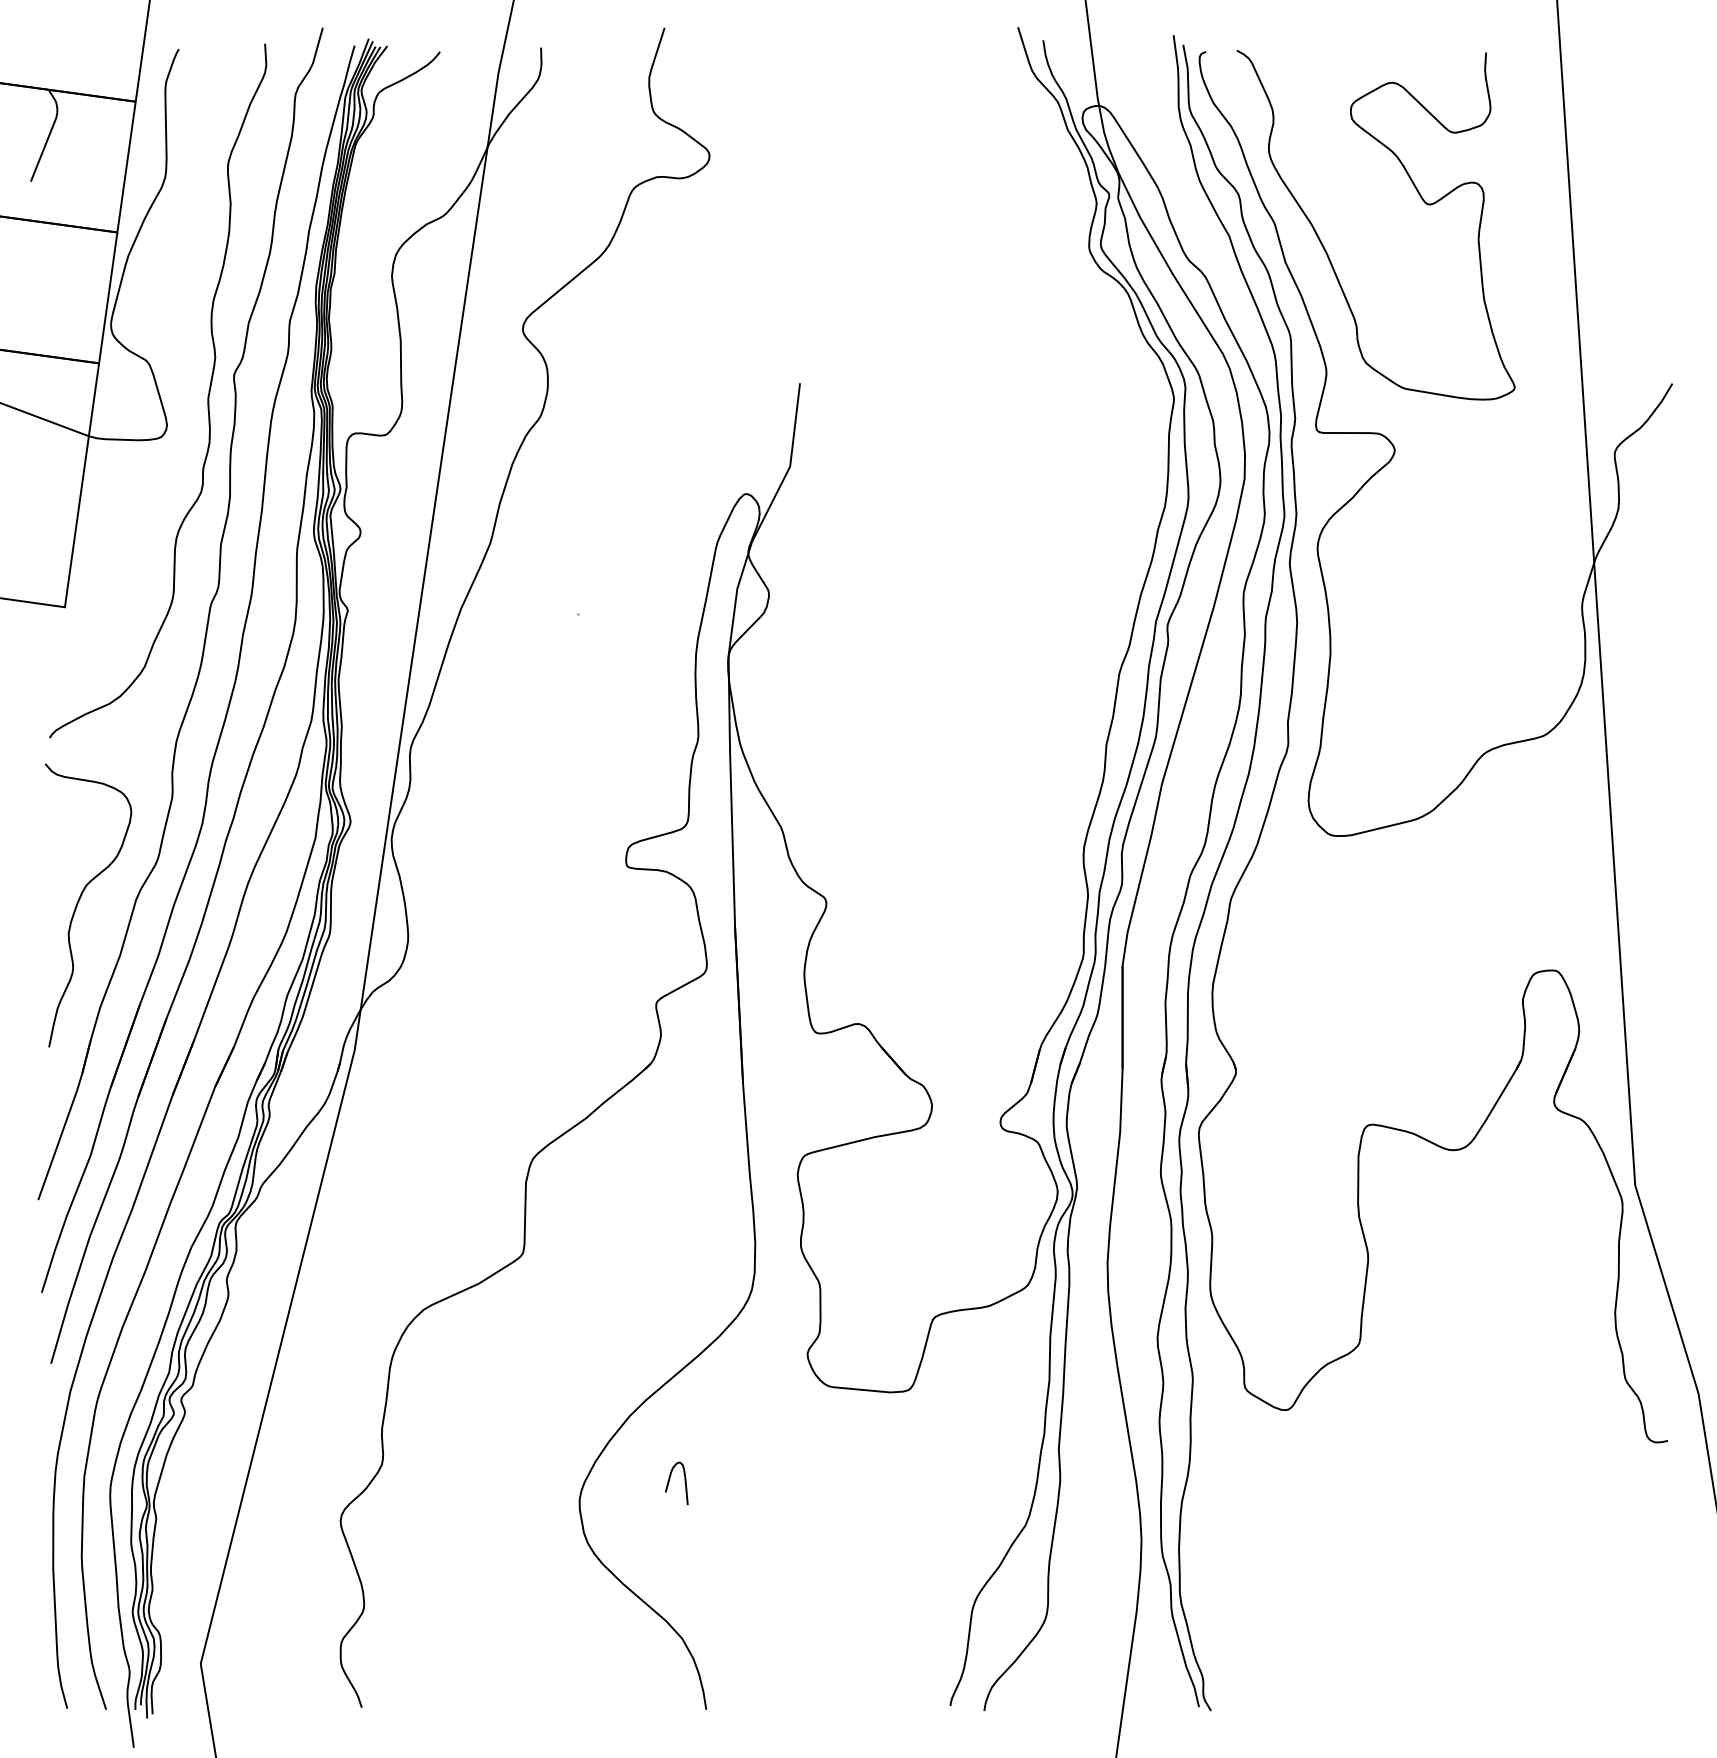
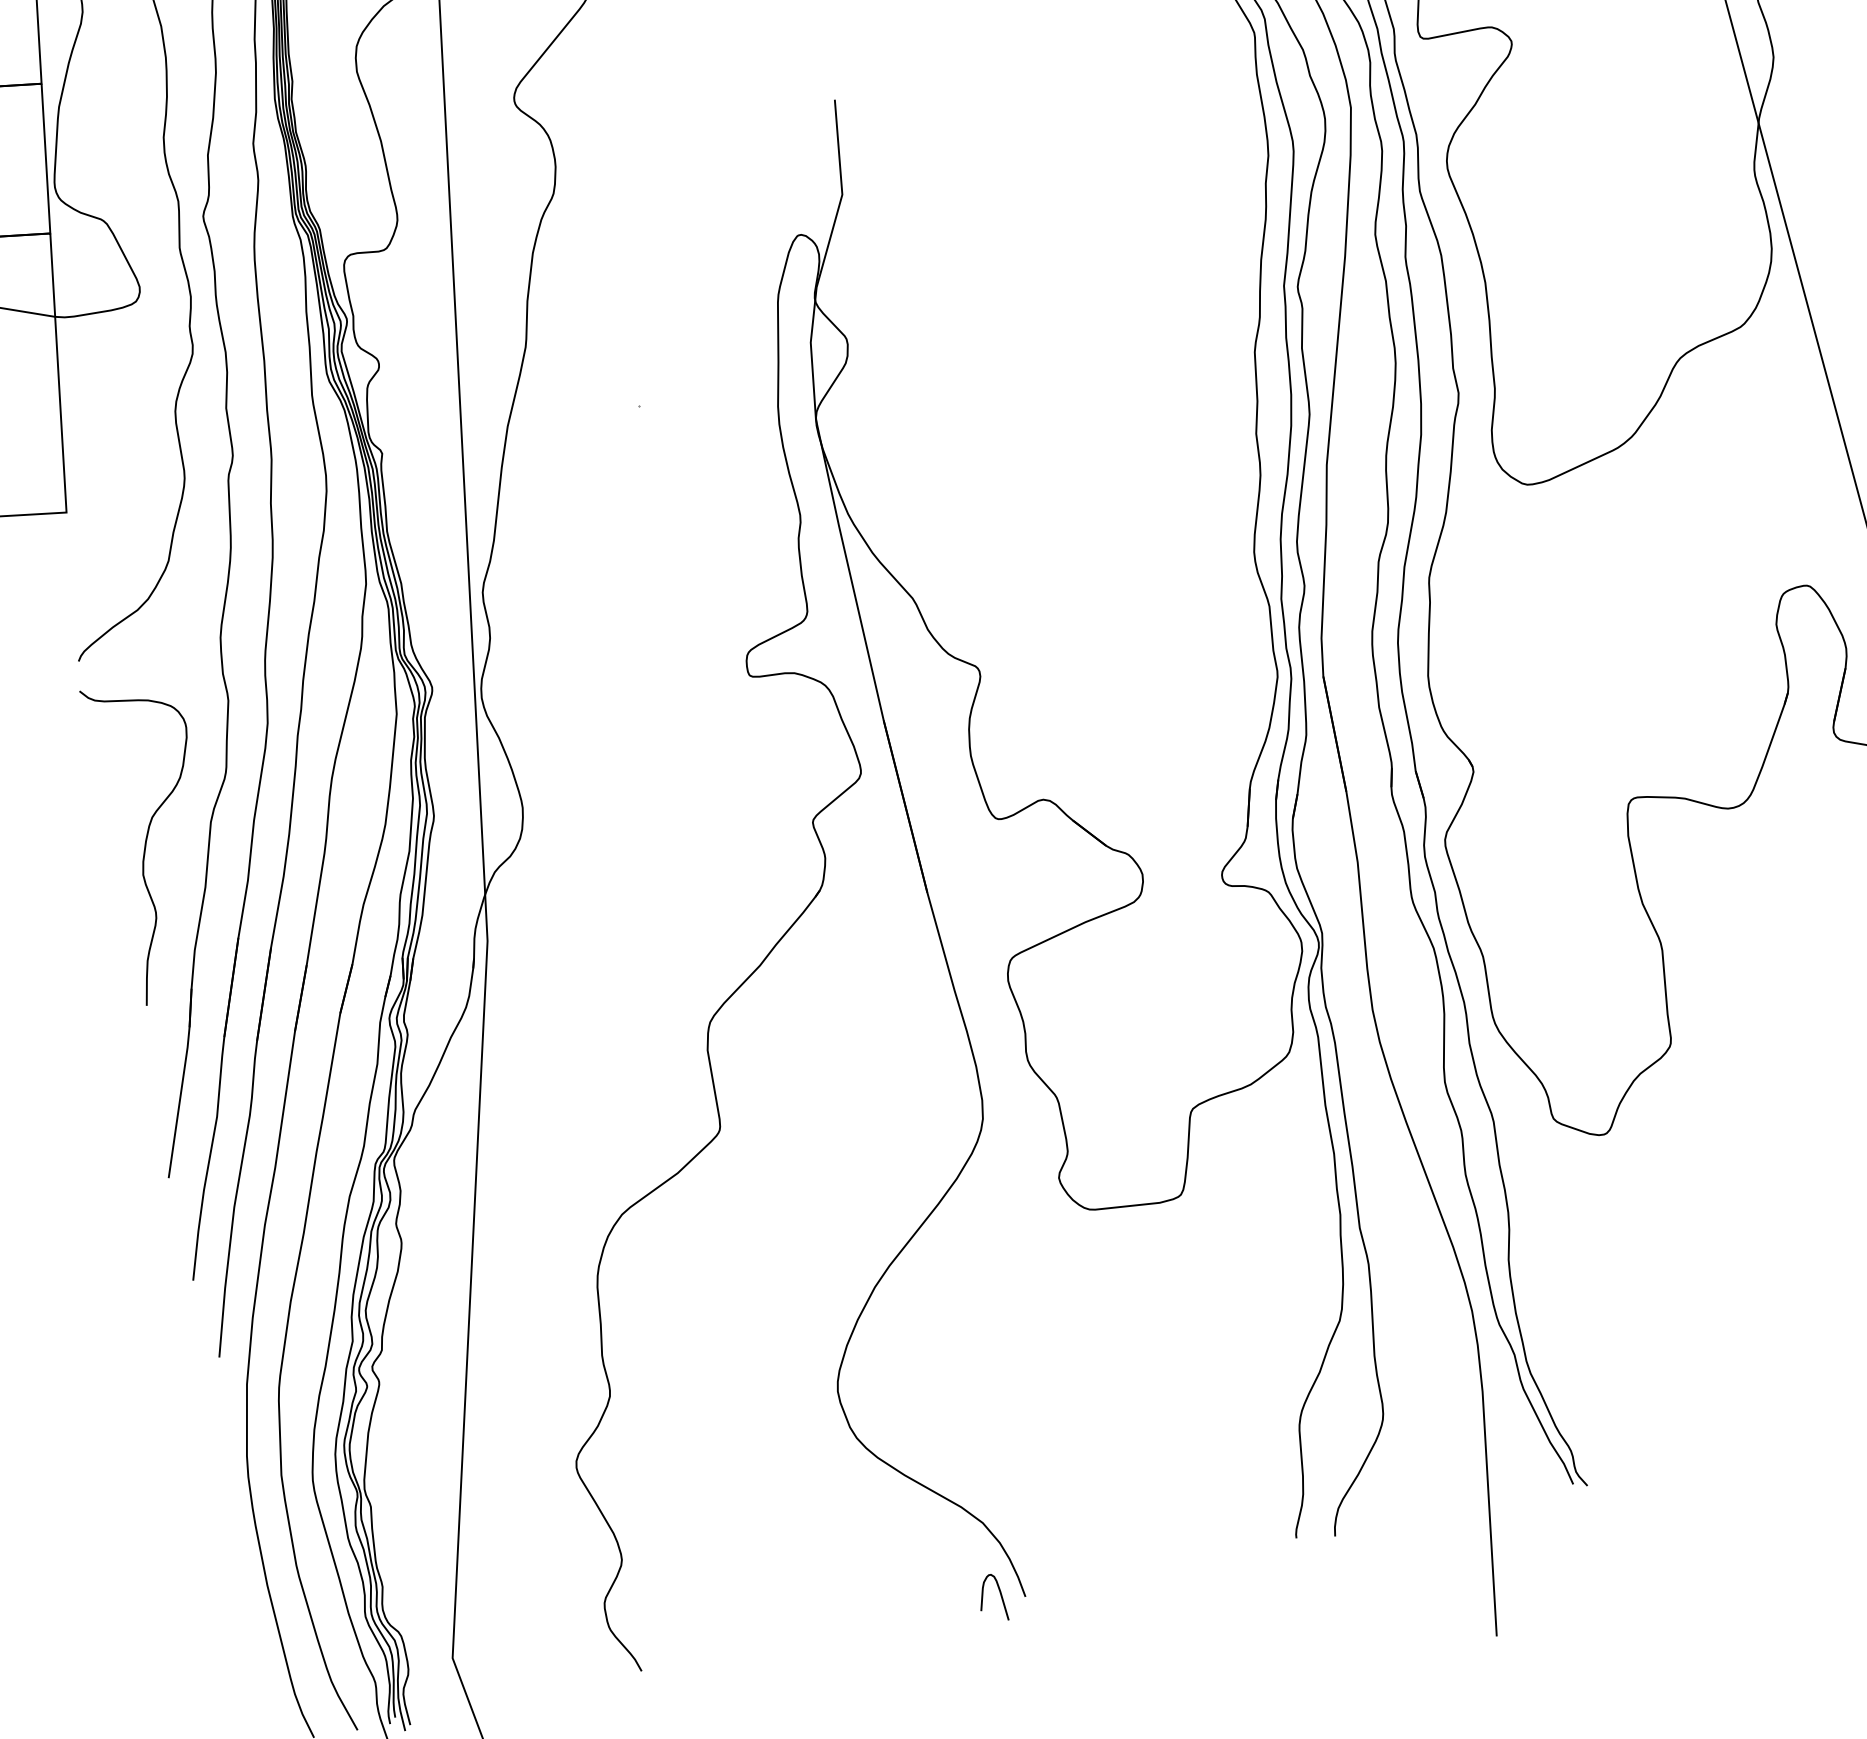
curve: (669, 1482) -> (983, 1599), moved

